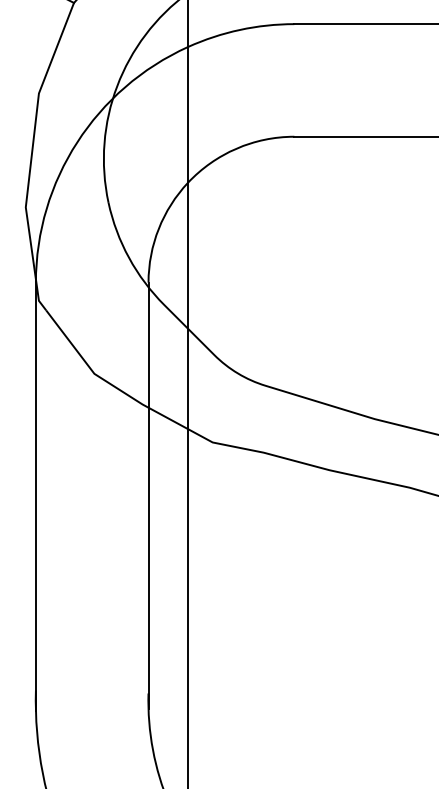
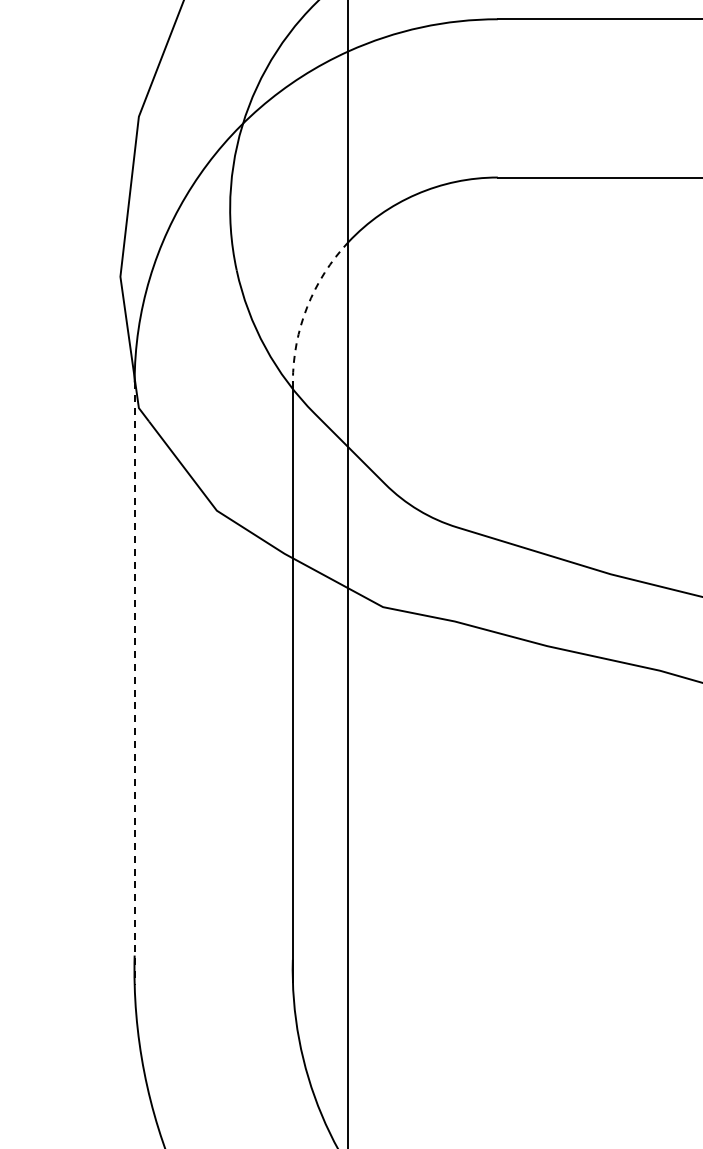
arc: (158, 228) -> (307, 306), solid -> dashed
line: (35, 497) -> (134, 684), solid -> dashed

